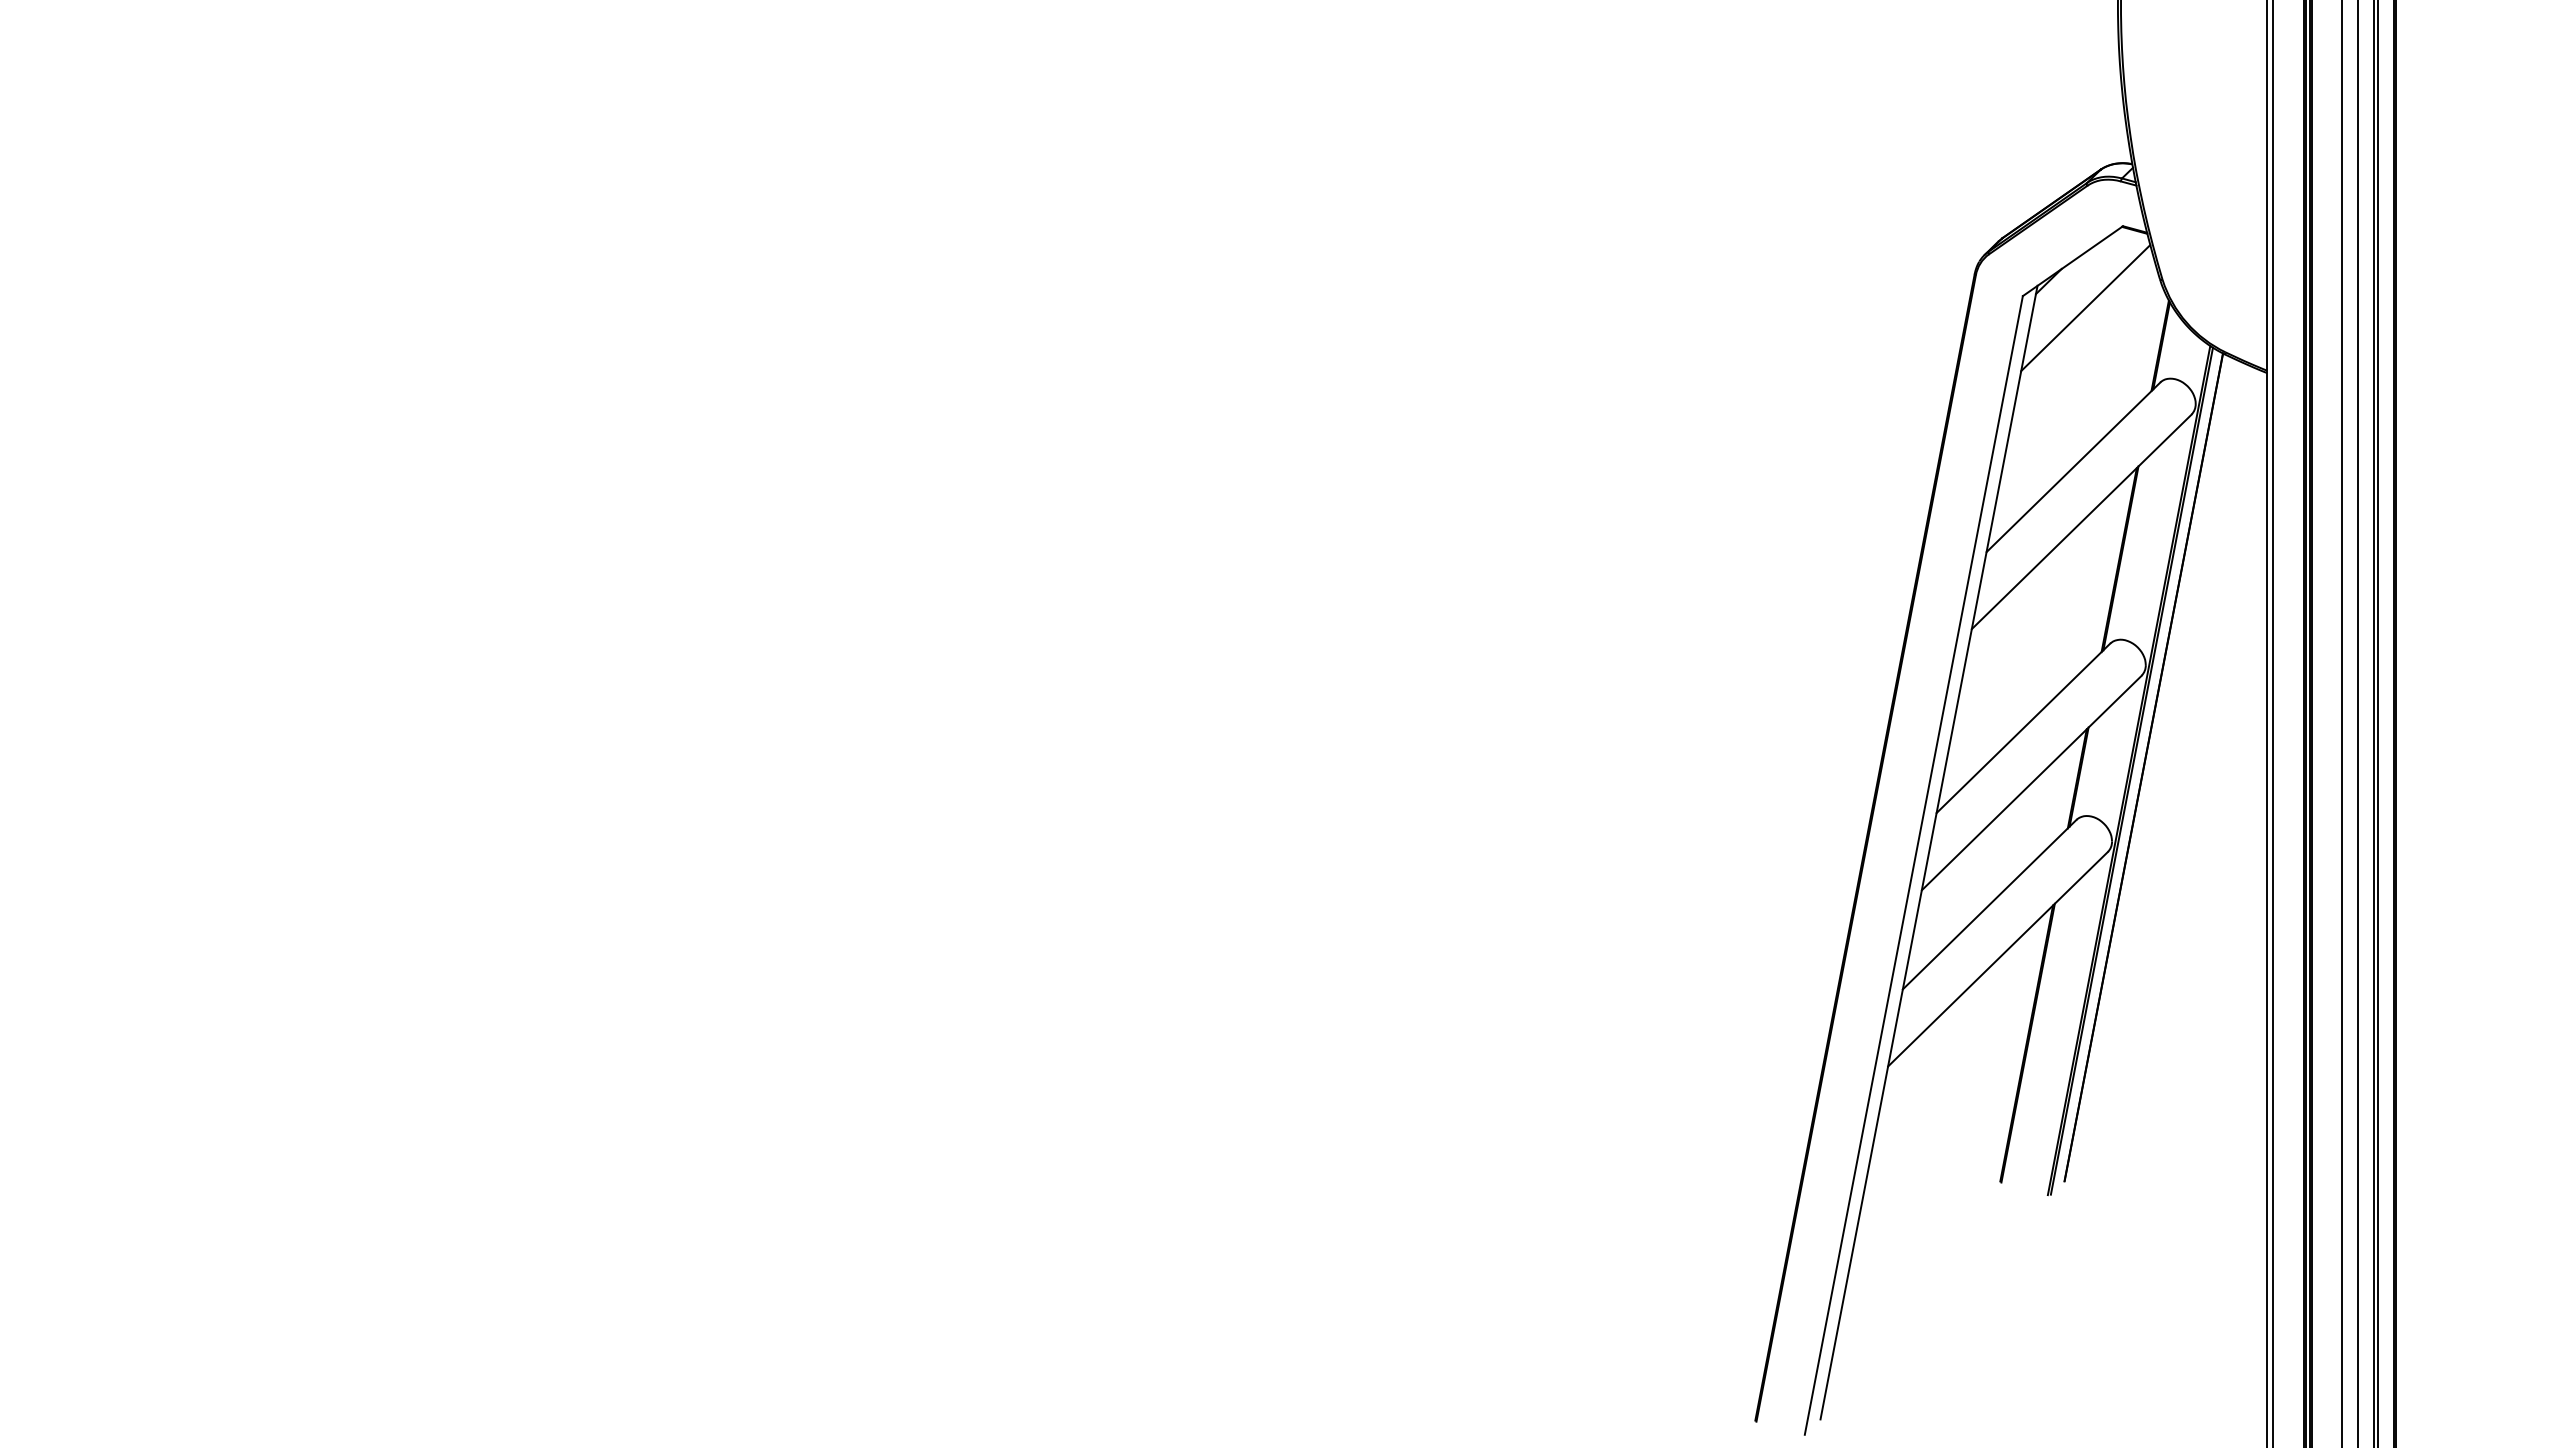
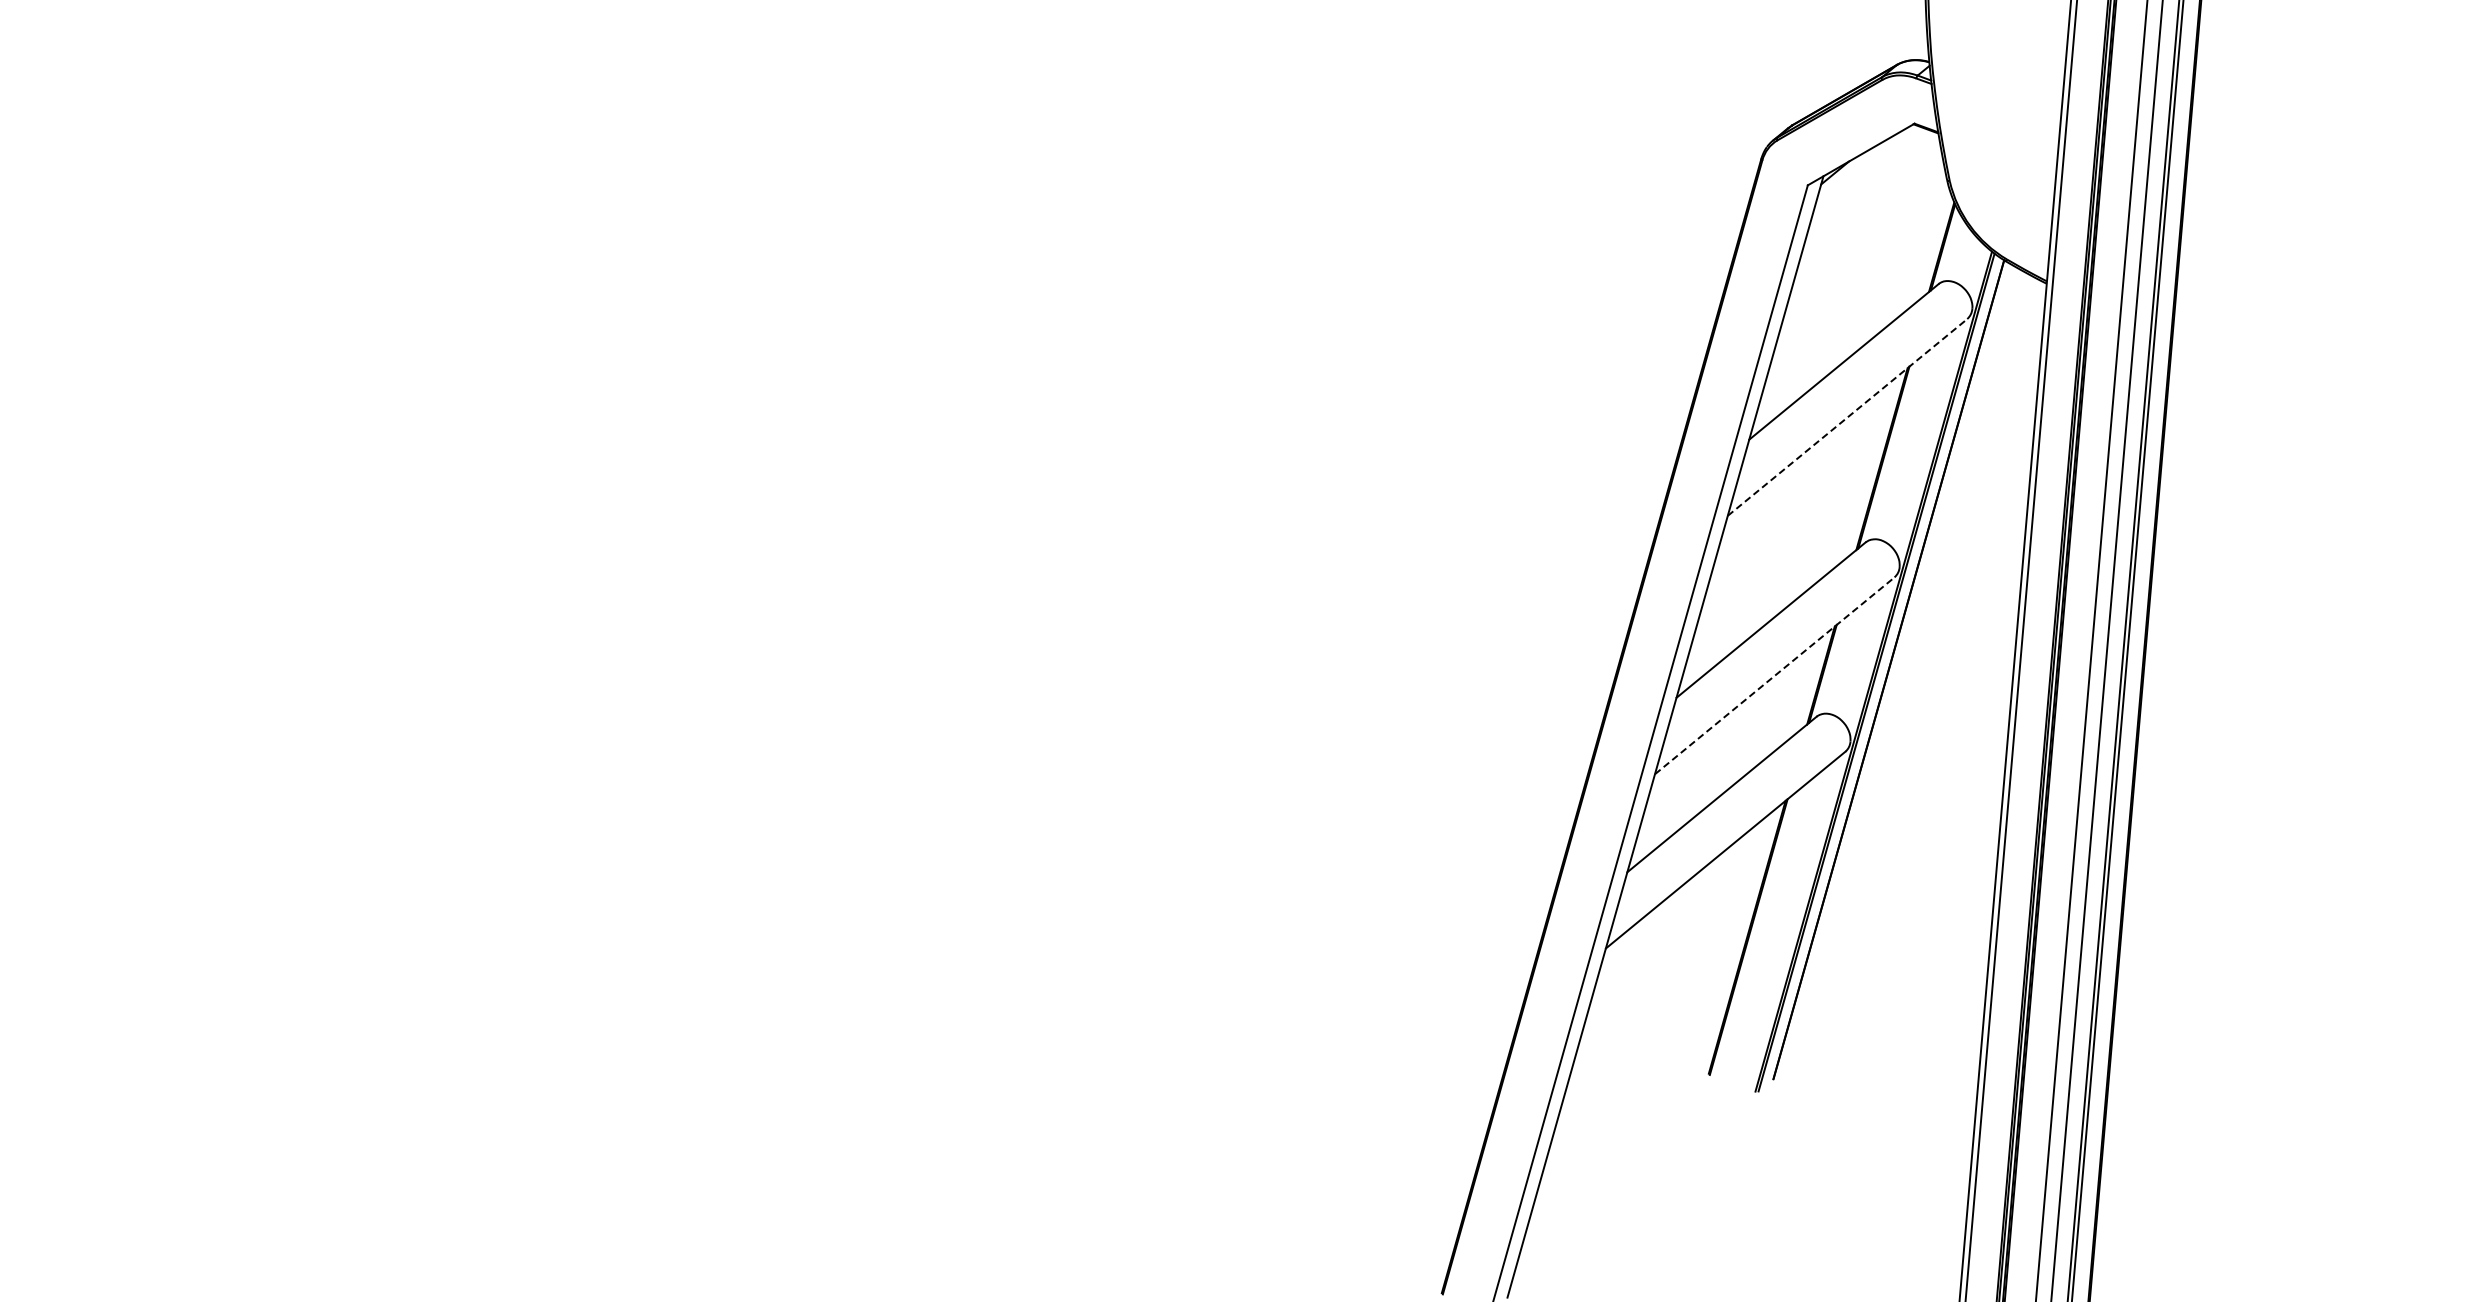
line: (2085, 308) -> (1869, 203), removed
line: (2081, 521) -> (1847, 417), solid -> dashed
line: (2031, 783) -> (1774, 676), solid -> dashed

